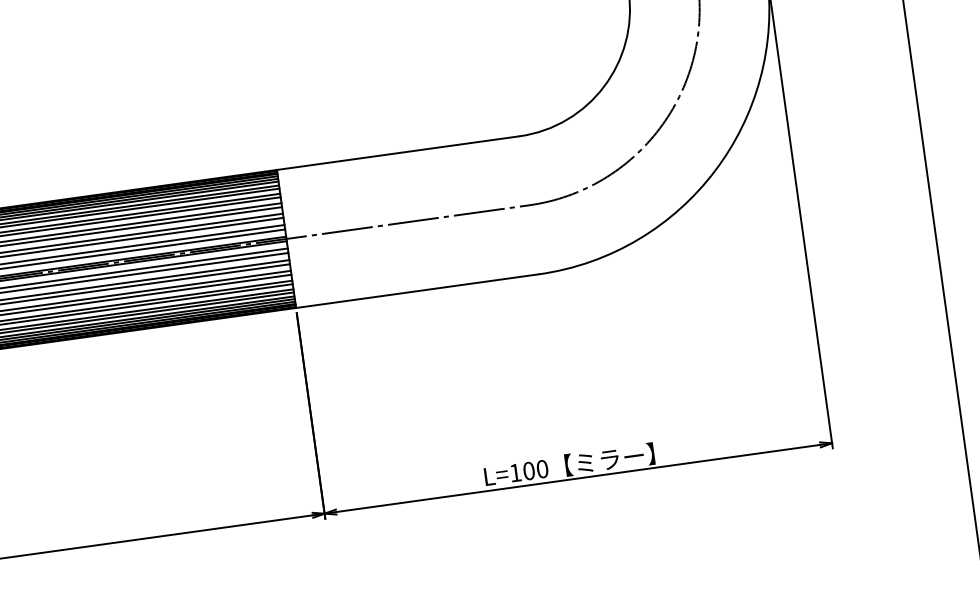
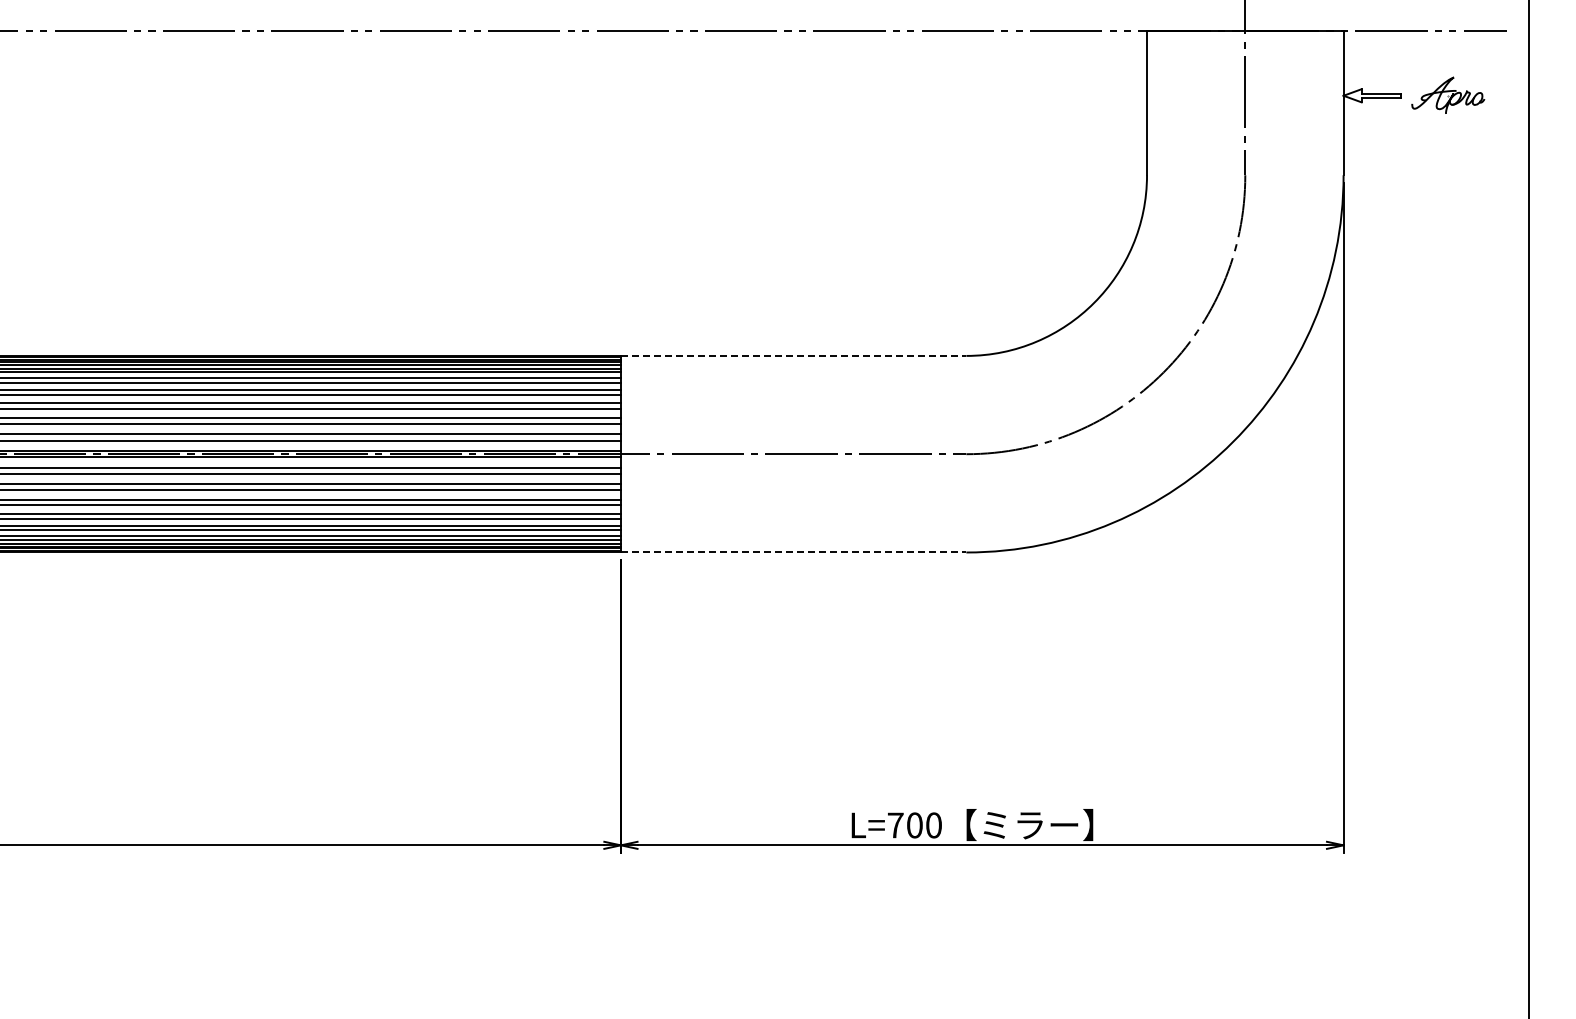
line: (398, 152) -> (793, 355), solid -> dashed
line: (417, 291) -> (793, 552), solid -> dashed
text: (515, 472) -> (895, 825), L=100 -> L=700

